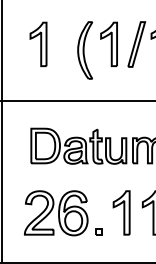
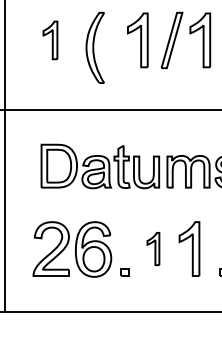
part: (38, 44) -> (50, 40), size x0.7
part: (84, 50) -> (94, 47), moved
part: (121, 212) -> (153, 248), size x0.6

